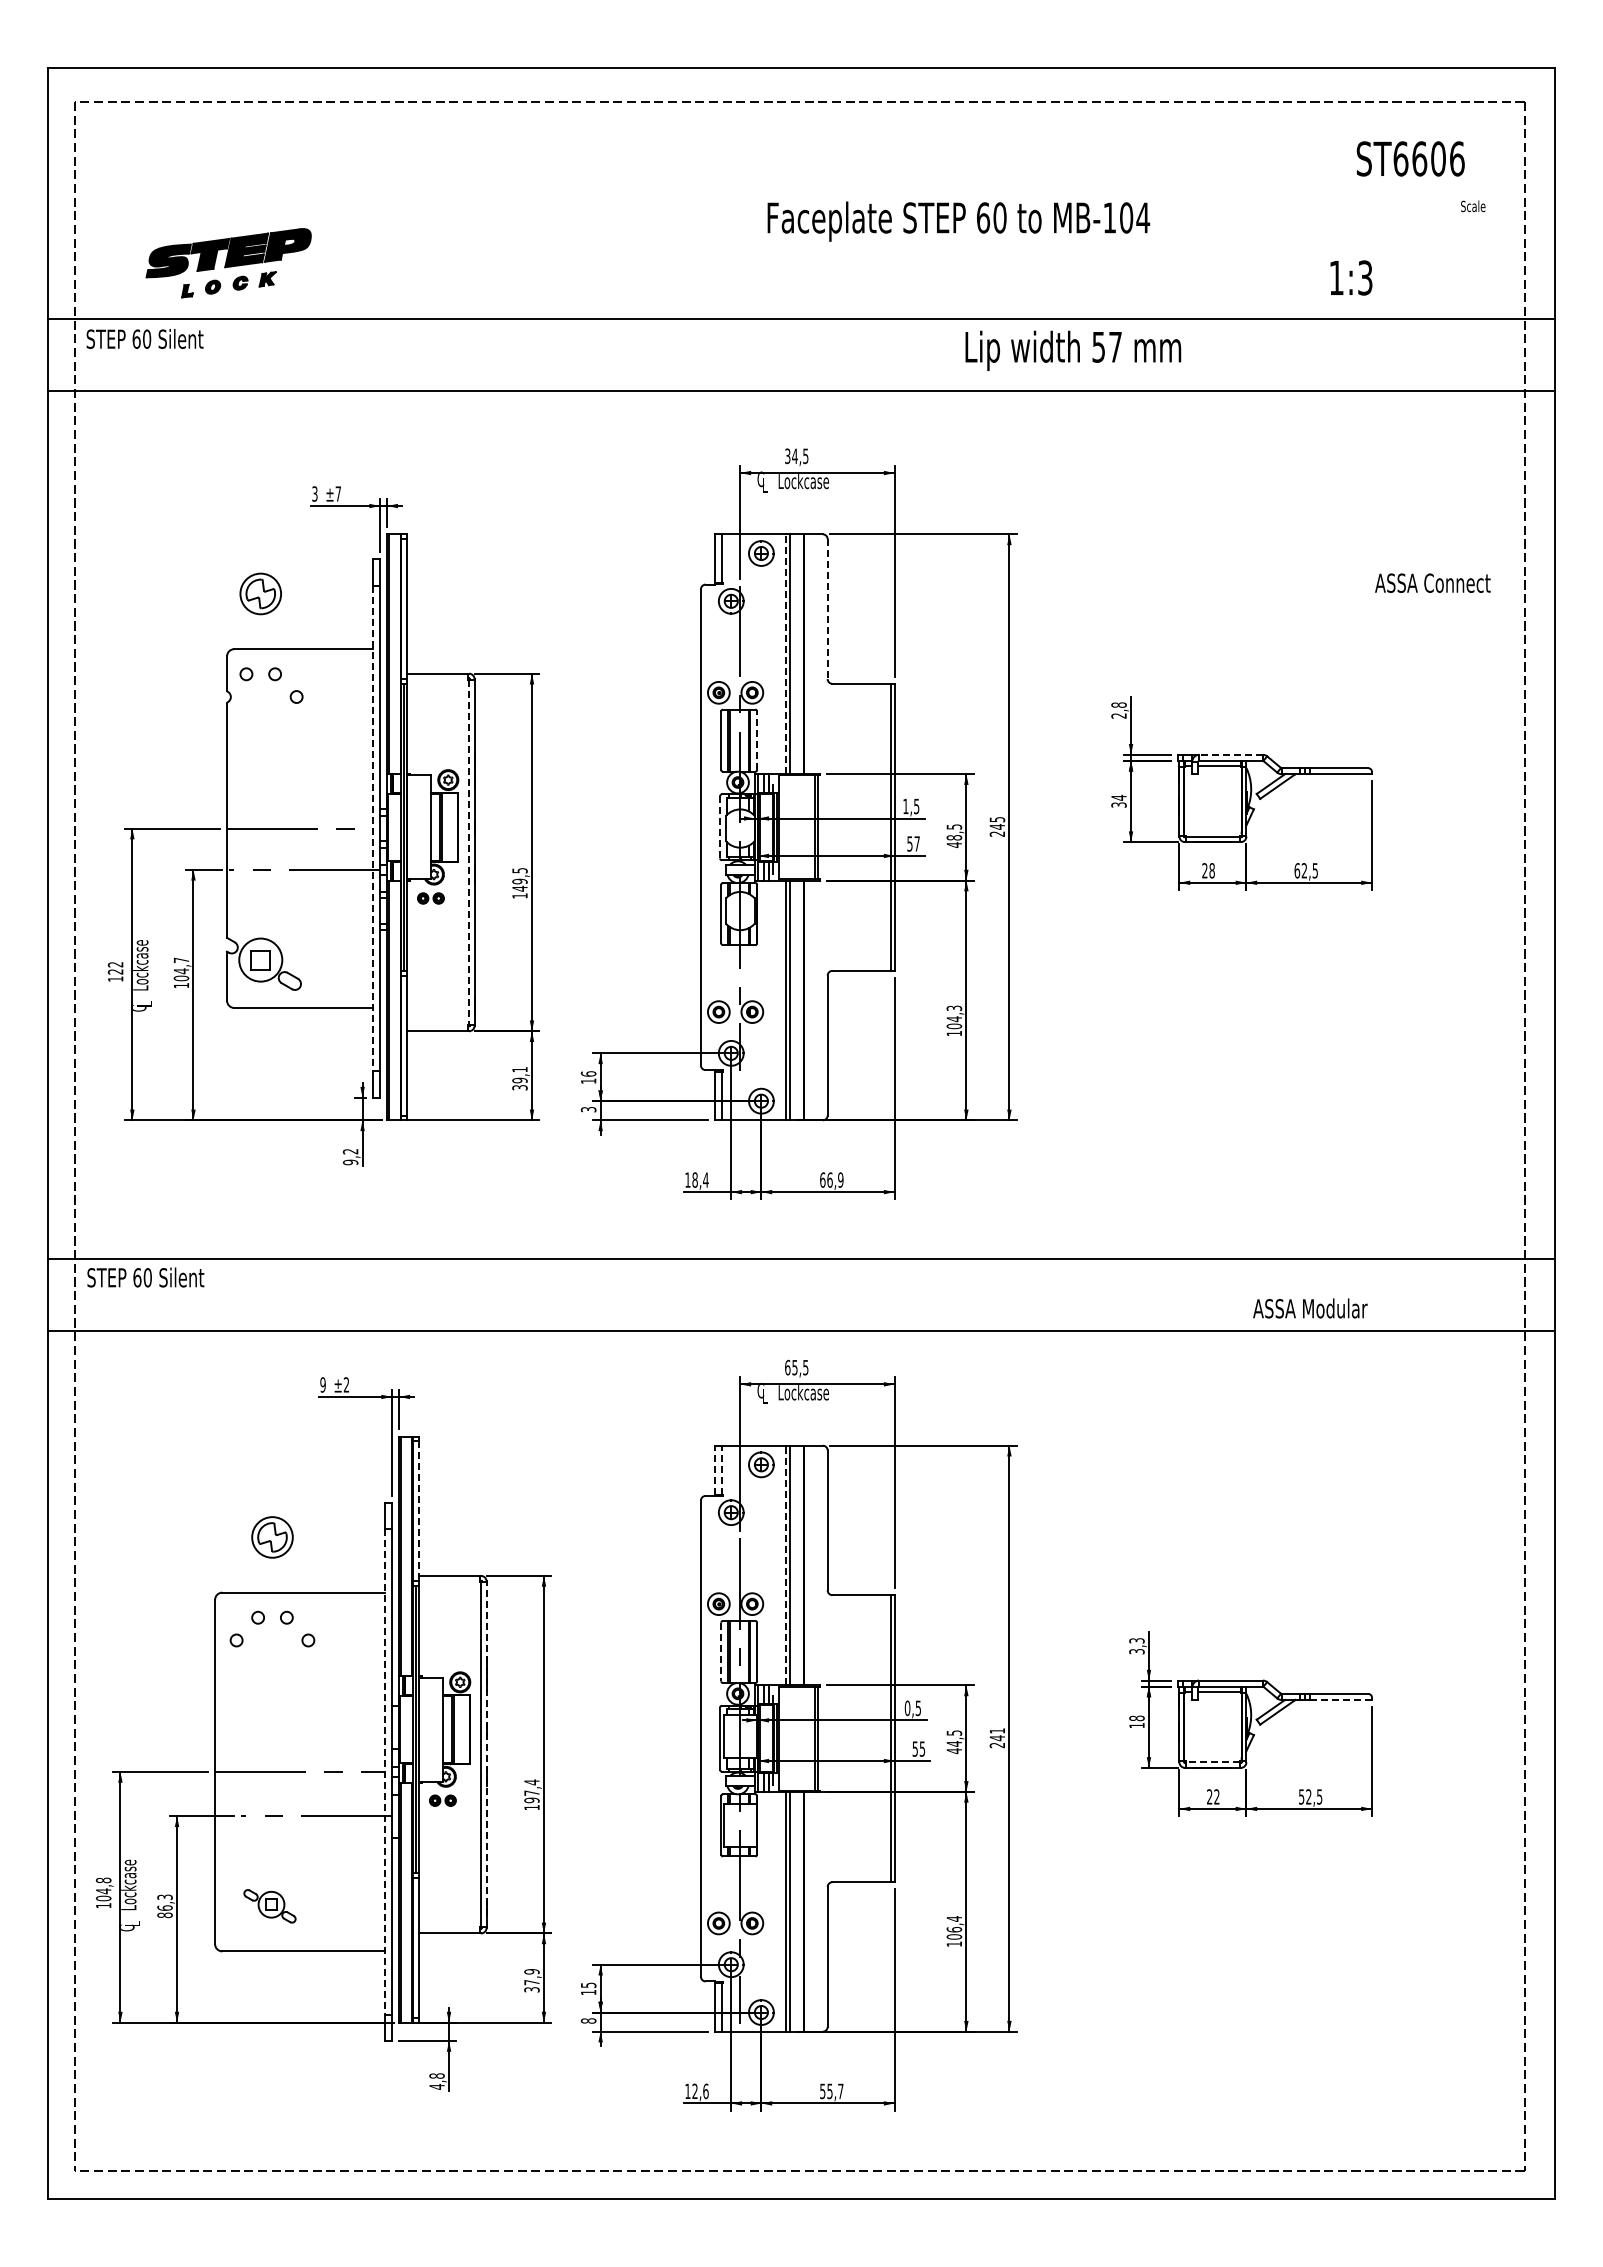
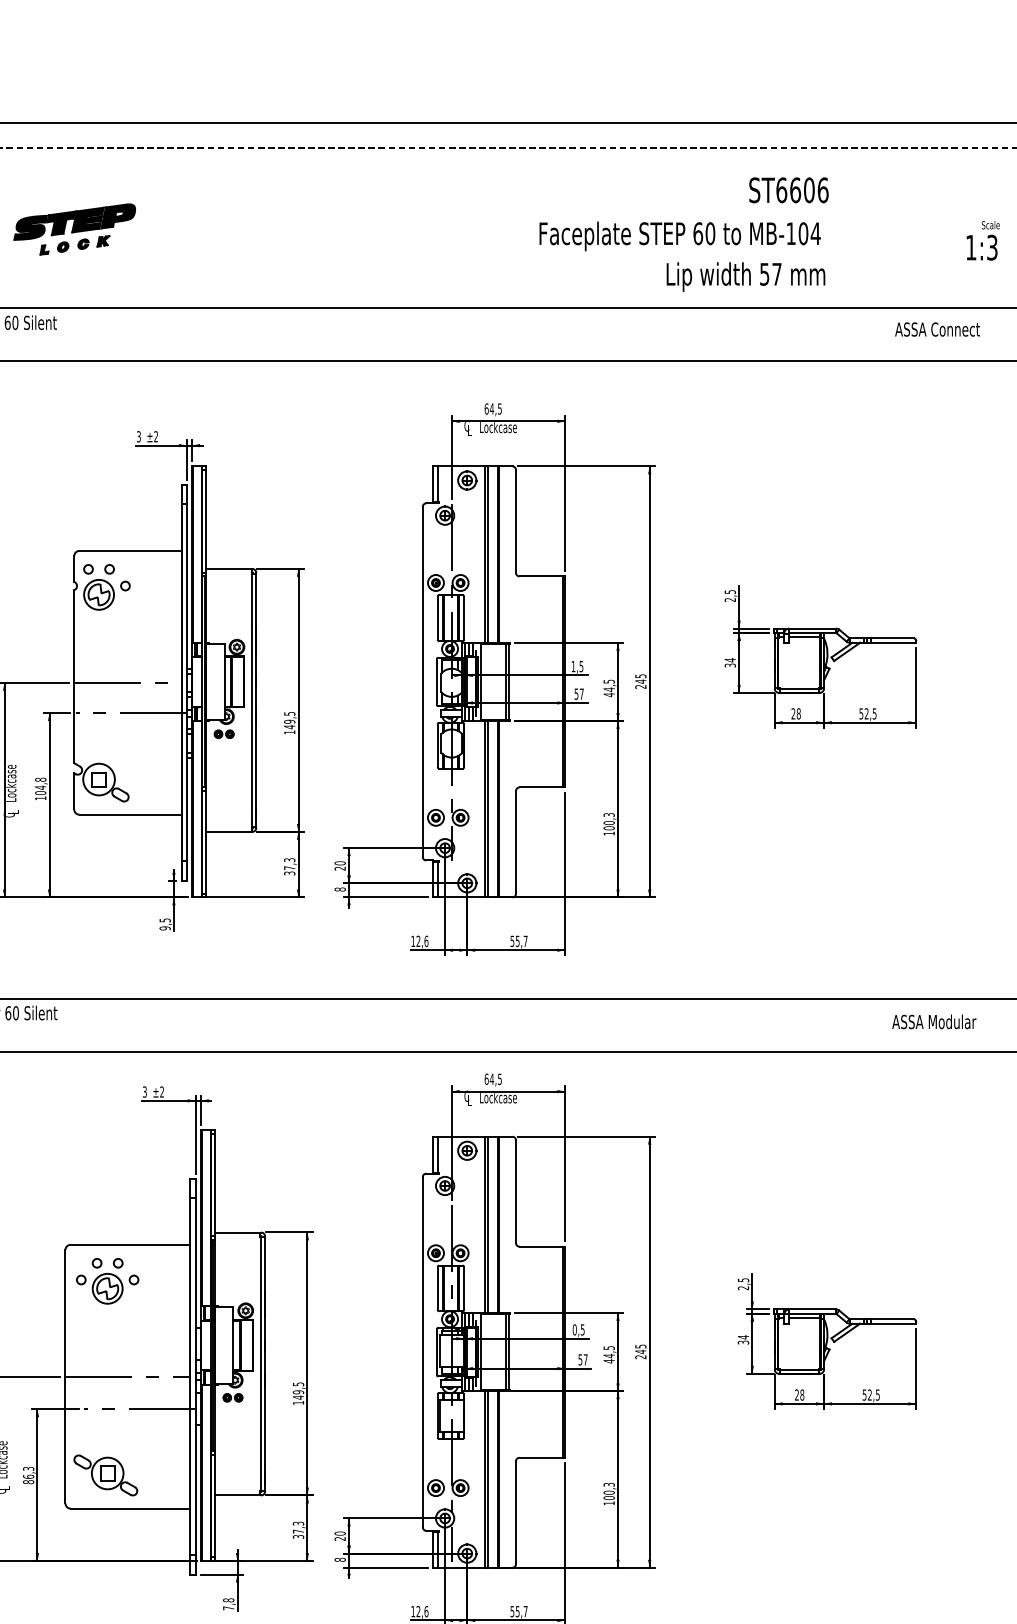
text: (1410, 158) -> (788, 189), moved
text: (958, 221) -> (679, 236), moved
part: (228, 263) -> (74, 229), moved
text: (1351, 277) -> (982, 247), moved
text: (1073, 350) -> (746, 276), moved
text: (787, 455) -> (486, 408), 34,5 -> 64,5
text: (337, 493) -> (155, 436), ±7 -> ±2
text: (1432, 582) -> (937, 329), moved
part: (260, 593) -> (98, 594), moved
line: (827, 609) -> (515, 521), dashed -> solid
line: (785, 654) -> (484, 554), dashed -> solid
text: (1118, 704) -> (729, 591), 2,8 -> 2,5
line: (757, 740) -> (464, 618), dashed -> solid
line: (1231, 754) -> (813, 628), dashed -> solid
line: (720, 827) -> (437, 682), dashed -> solid
line: (372, 828) -> (181, 682), dashed -> solid
text: (954, 837) -> (609, 689), 48,5 -> 44,5
line: (469, 852) -> (252, 700), dashed -> solid
text: (1297, 870) -> (861, 713), 62,5 -> 52,5
text: (181, 960) -> (40, 779), 104,7 -> 104,8
text: (954, 1019) -> (609, 823), 104,3 -> 100,3
text: (519, 1075) -> (289, 864), 39,1 -> 37,3
text: (588, 1077) -> (340, 865), 16 -> 20
text: (588, 1109) -> (340, 889), 3 -> 8
text: (350, 1151) -> (165, 920), 9,2 -> 9,5
text: (700, 1179) -> (422, 940), 18,4 -> 12,6
text: (831, 1179) -> (518, 940), 66,9 -> 55,7
text: (1310, 1308) -> (934, 1021), moved
text: (794, 1367) -> (491, 1079), 65,5 -> 64,5
text: (322, 1384) -> (144, 1091), 9 -> 3
line: (715, 1469) -> (433, 1154), dashed -> solid
line: (721, 1469) -> (437, 1154), dashed -> solid
line: (418, 1511) -> (215, 1185), dashed -> solid
part: (272, 1537) -> (107, 1288), moved
line: (785, 1565) -> (484, 1224), dashed -> solid
text: (1136, 1646) -> (743, 1284), 3,3 -> 2,5
line: (721, 1652) -> (437, 1288), dashed -> solid
line: (1340, 1699) -> (893, 1323), dashed -> solid
text: (1136, 1721) -> (743, 1339), 18 -> 34
text: (997, 1730) -> (640, 1346), 241 -> 245
text: (922, 1748) -> (585, 1359), 55 -> 57
line: (486, 1754) -> (265, 1363), dashed -> solid
line: (1212, 1762) -> (799, 1369), dashed -> solid
line: (384, 1772) -> (190, 1377), dashed -> solid
text: (531, 1791) -> (298, 1391), 197,4 -> 149,5
text: (1216, 1796) -> (801, 1394), 22 -> 28
part: (269, 1906) -> (105, 1475), size x1.67
text: (954, 1924) -> (609, 1488), 106,4 -> 100,3
text: (531, 1971) -> (298, 1523), 37,9 -> 37,3
text: (588, 1988) -> (340, 1535), 15 -> 20
text: (436, 2086) -> (228, 1608), 4,8 -> 7,8

